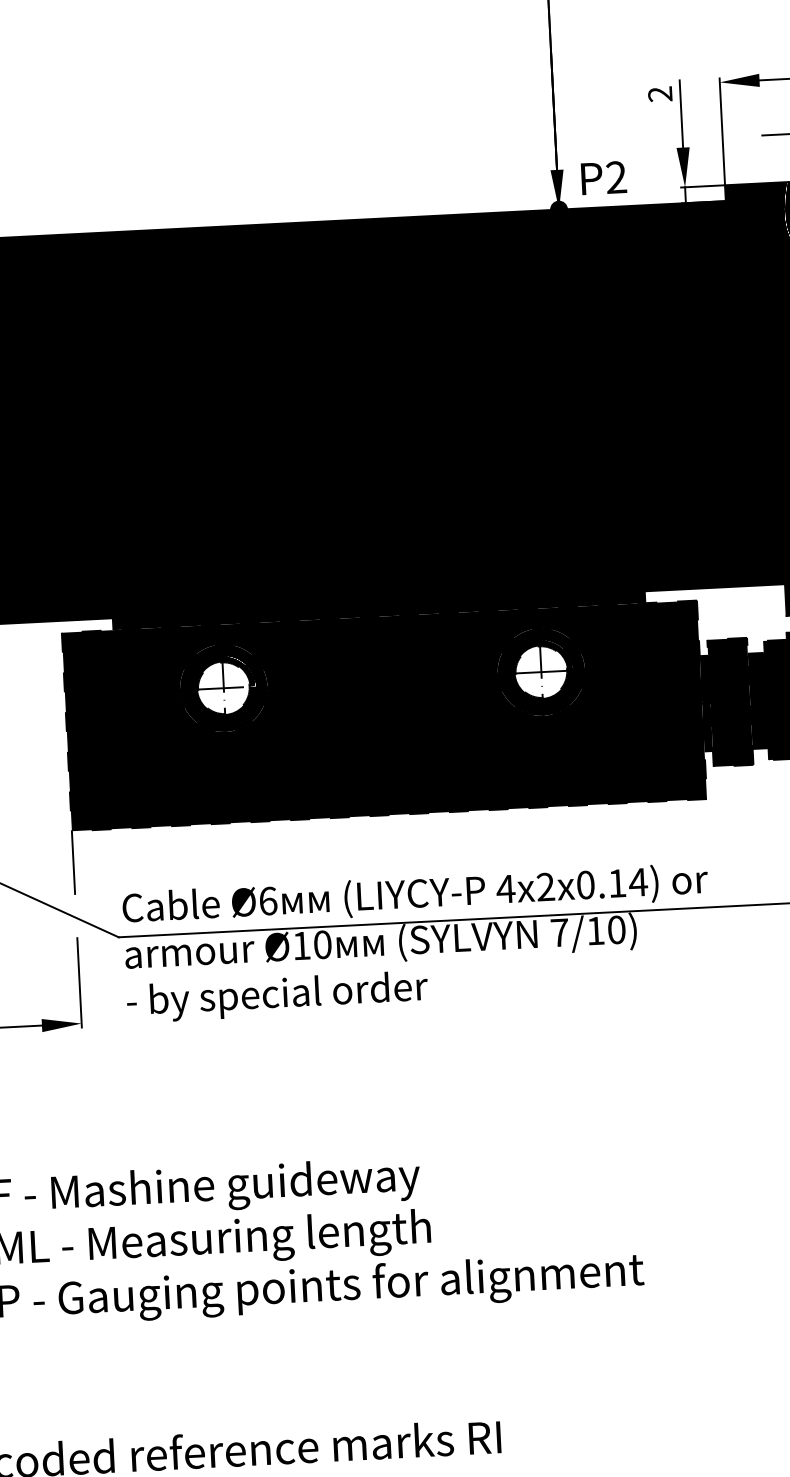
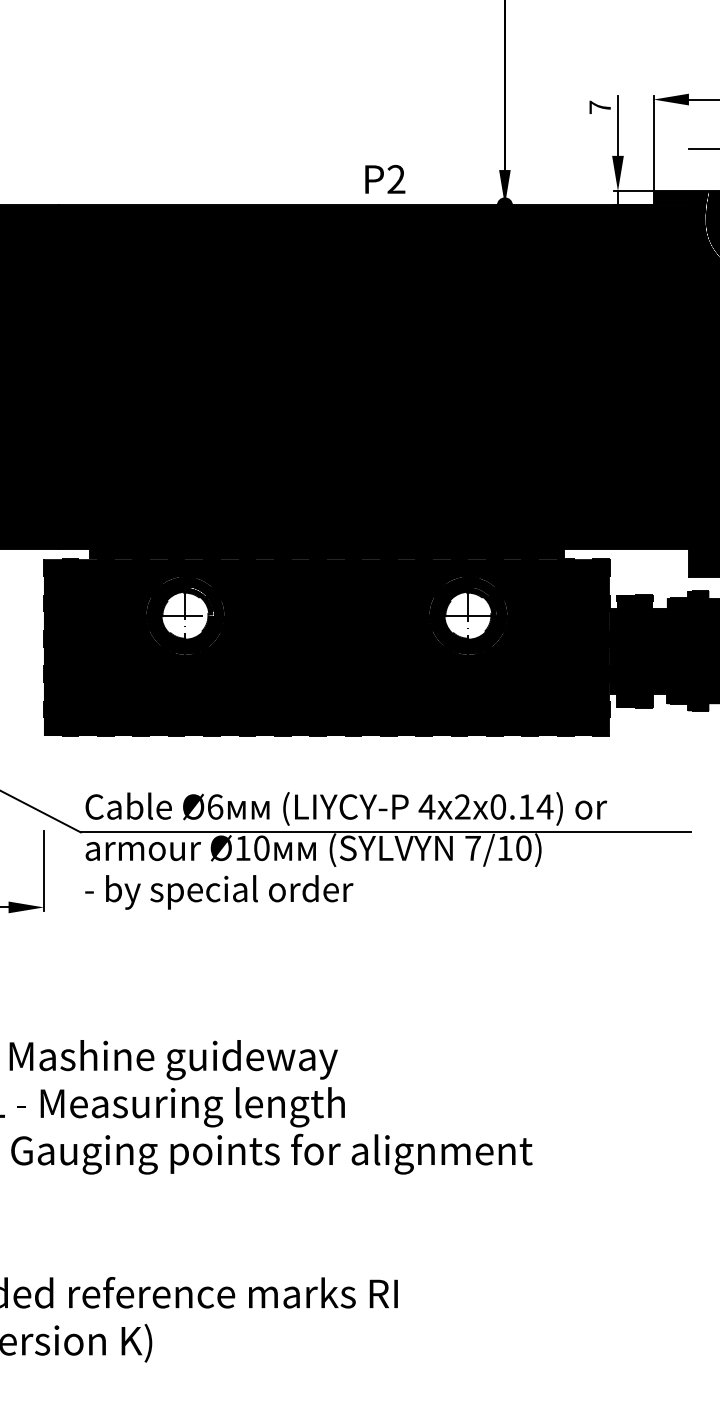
text: (659, 94) -> (599, 107), 2 -> 7
text: (604, 178) -> (385, 179), moved
line: (72, 862) -> (43, 763), removed

